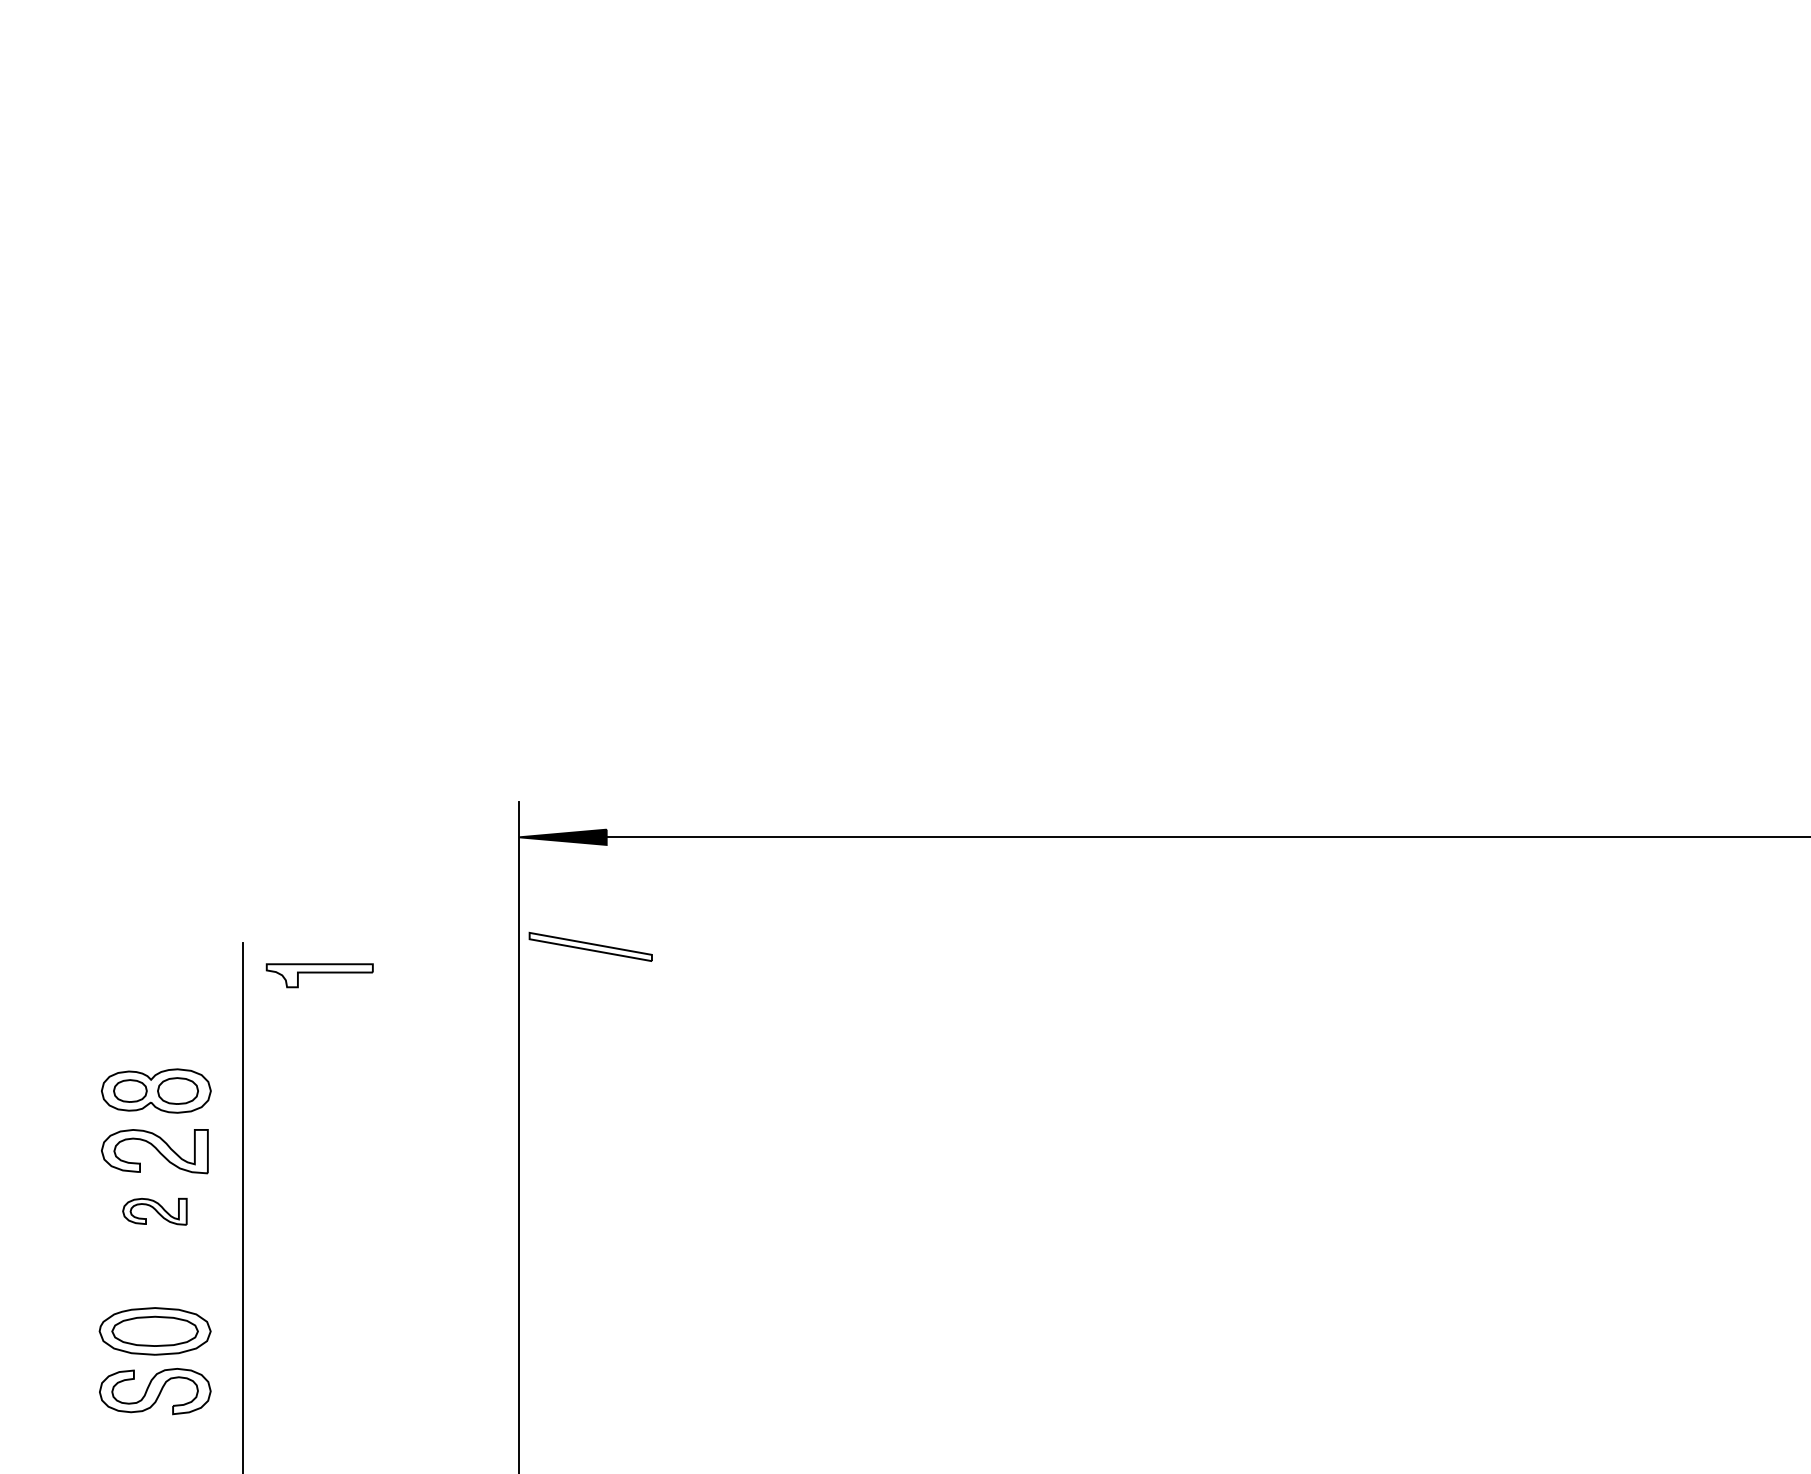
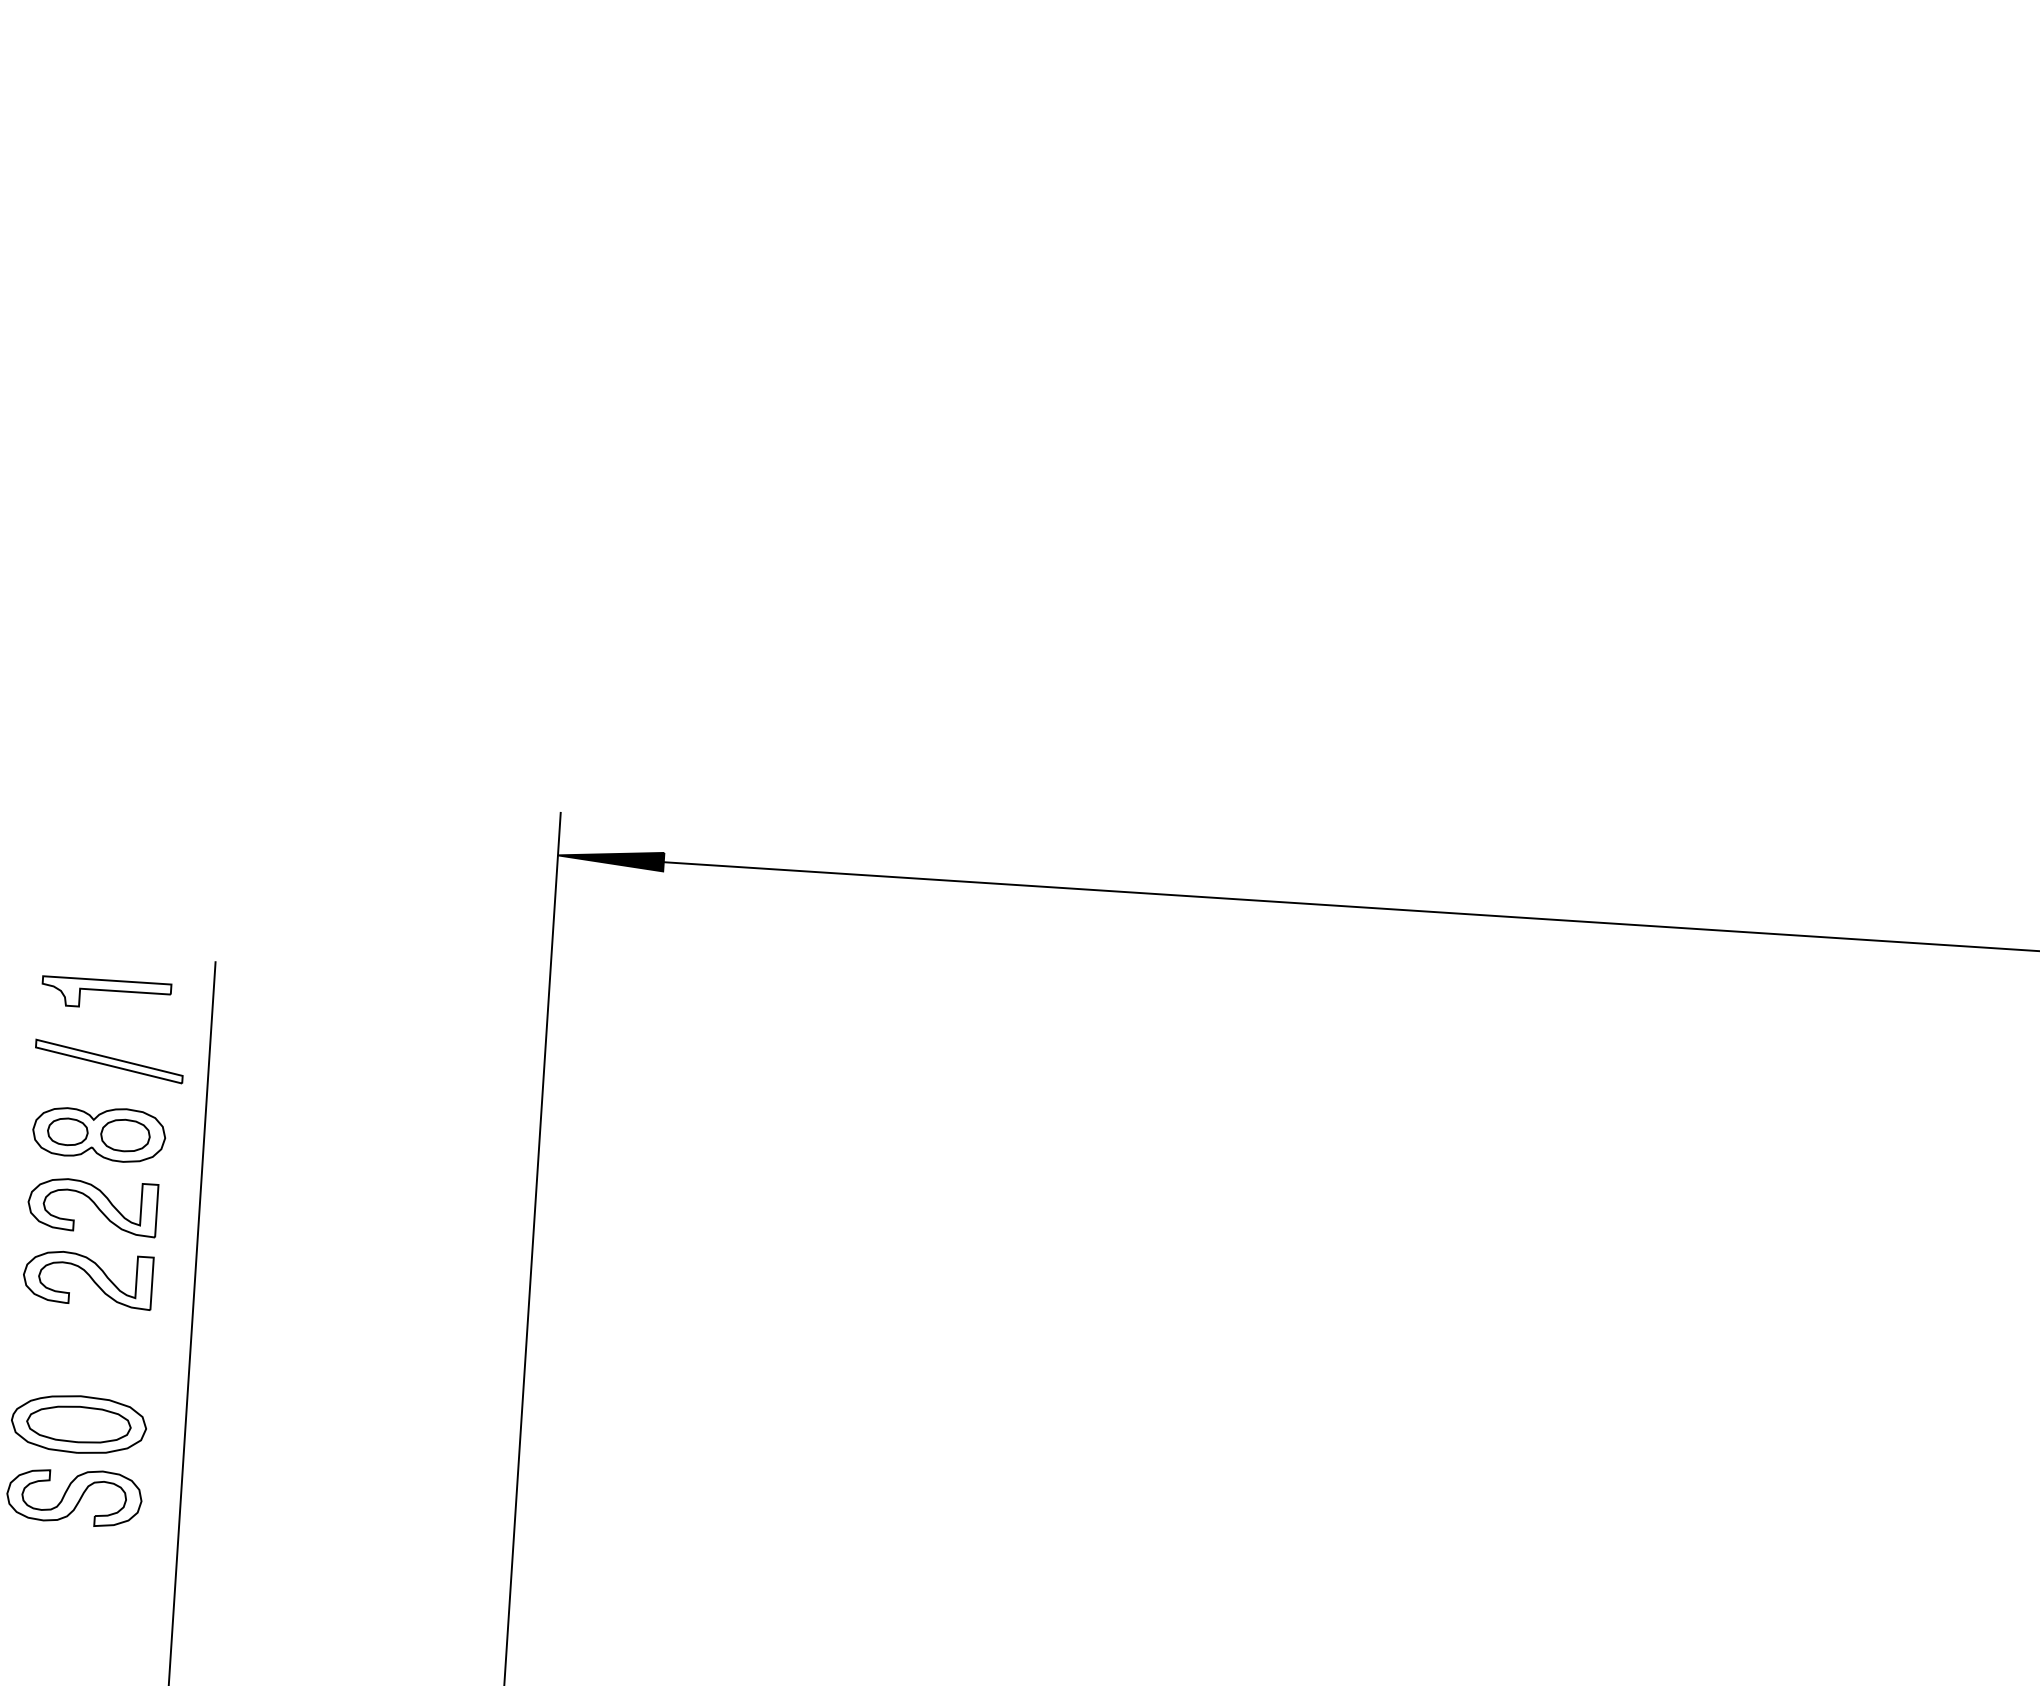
part: (590, 946) -> (108, 1060), moved
part: (319, 975) -> (106, 993), moved
part: (154, 1211) -> (87, 1279), size x1.67

